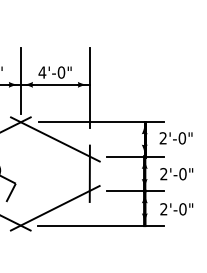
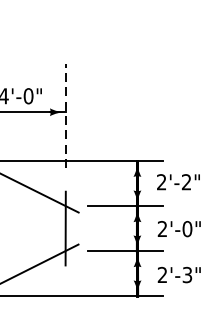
line: (89, 87) -> (65, 115), solid -> dashed
text: (182, 138) -> (186, 182), 2'-0" -> 2'-2"
text: (182, 209) -> (186, 275), 2'-0" -> 2'-3"

